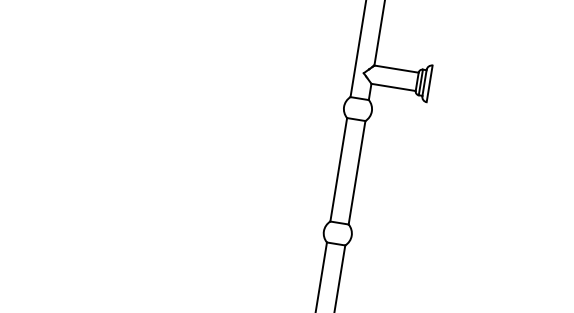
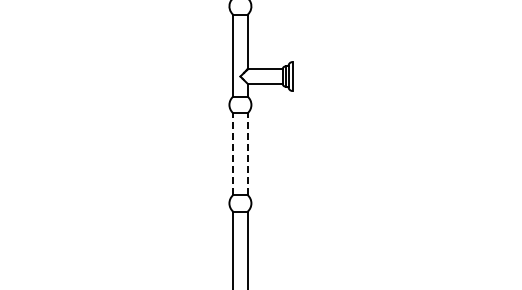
line: (339, 170) -> (233, 154), solid -> dashed
line: (356, 173) -> (247, 154), solid -> dashed

